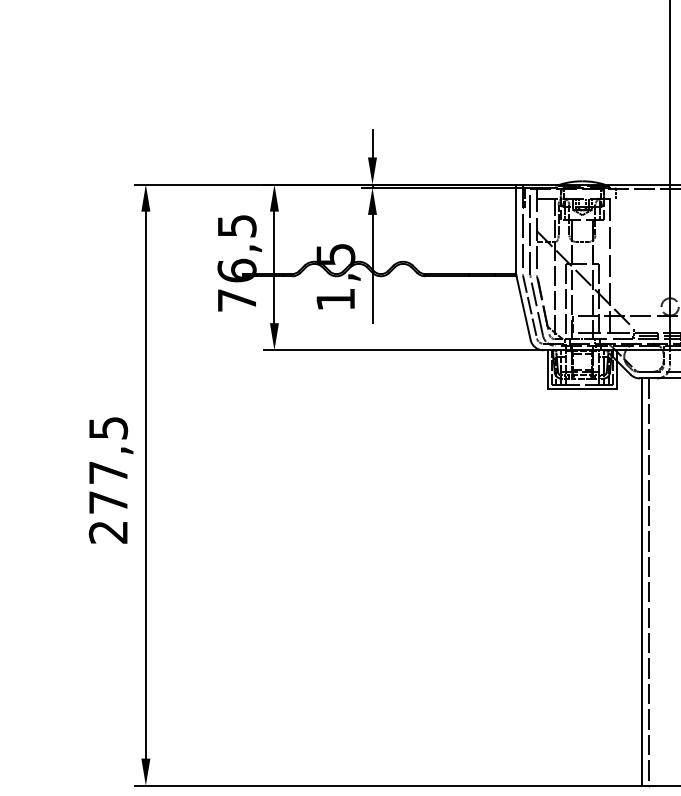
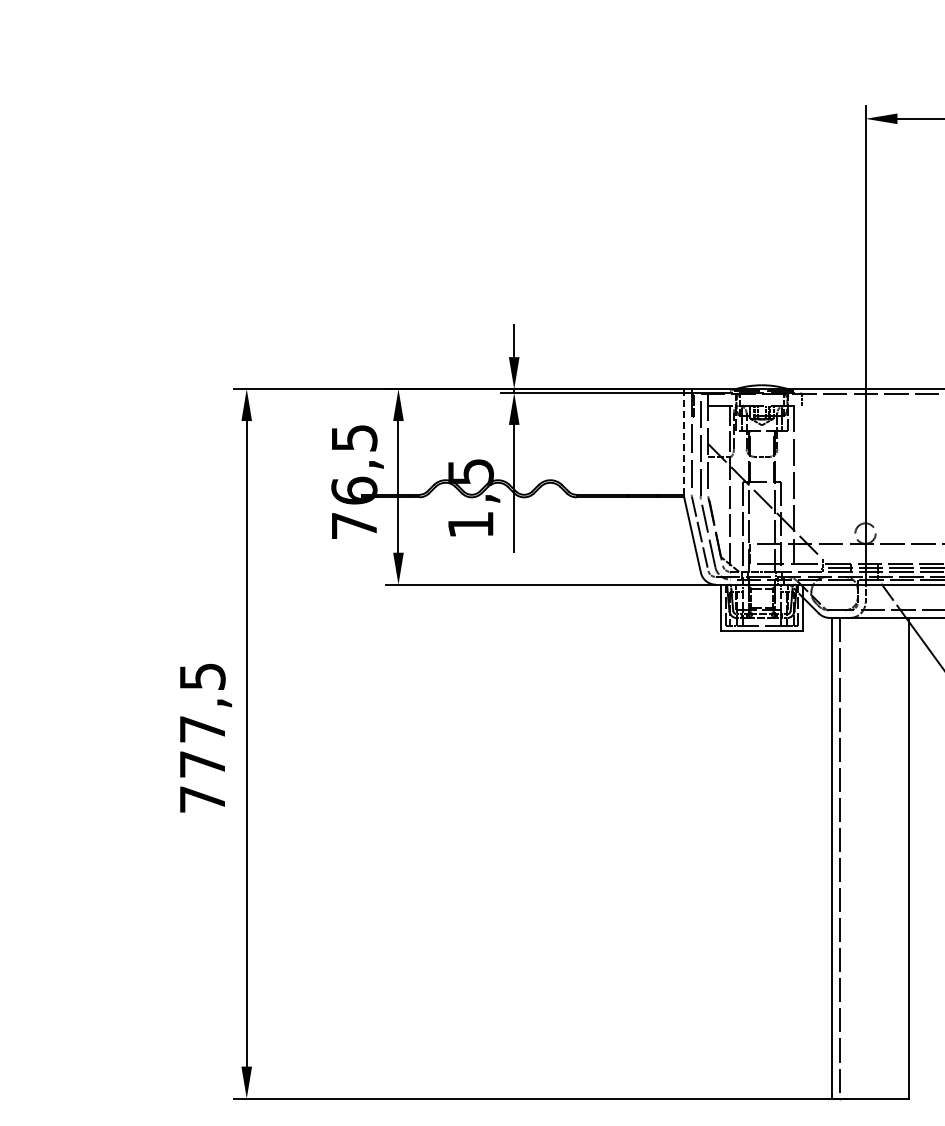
line: (516, 228) -> (684, 441), solid -> dashed
text: (107, 532) -> (201, 799), 277,5 -> 777,5

